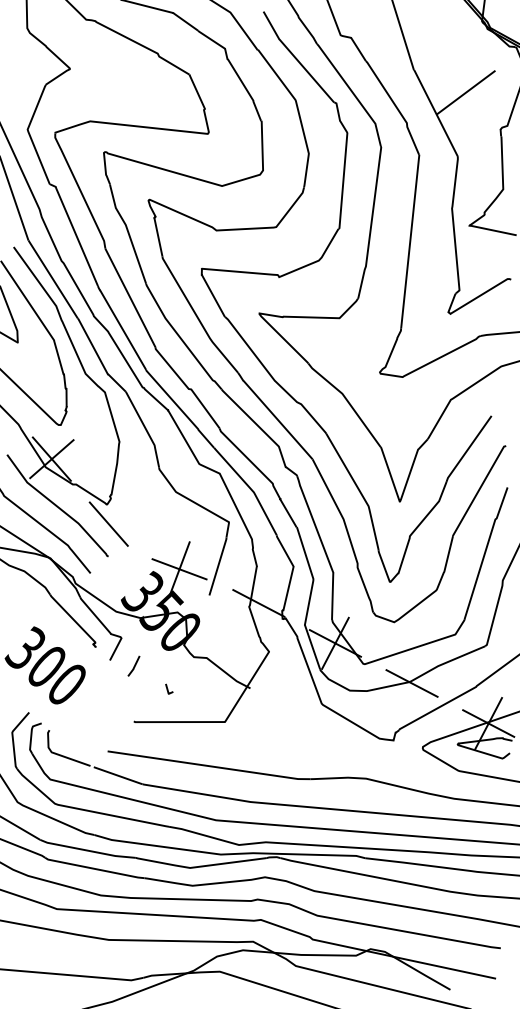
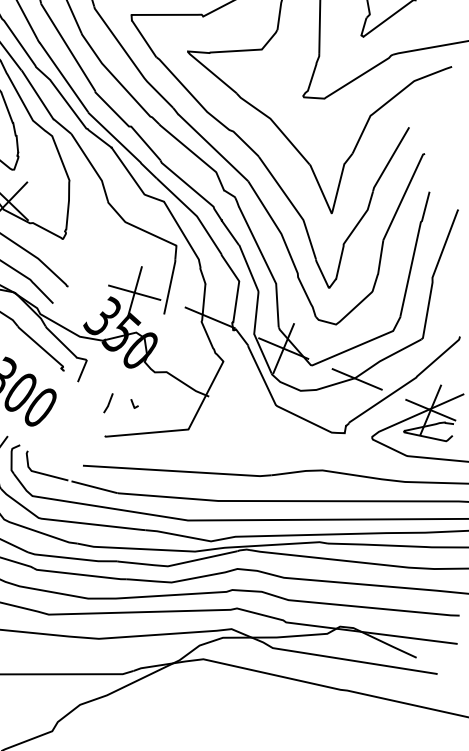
line: (108, 523) -> (65, 256), removed
line: (134, 665) -> (108, 402), moved

